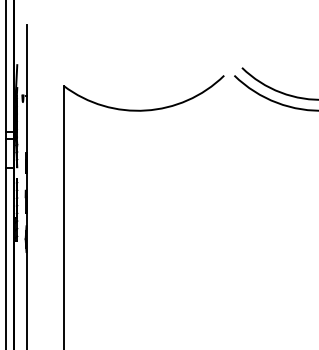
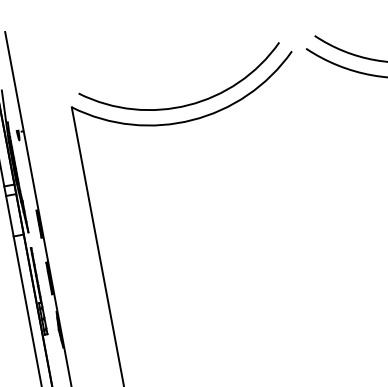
arc: (143, 98) -> (185, 104), added

